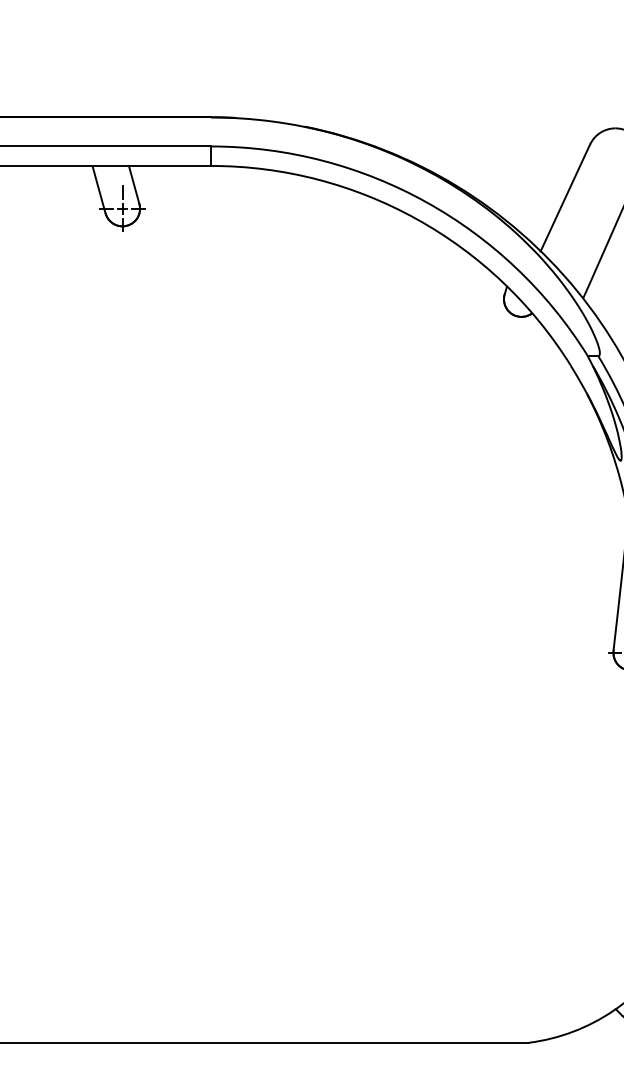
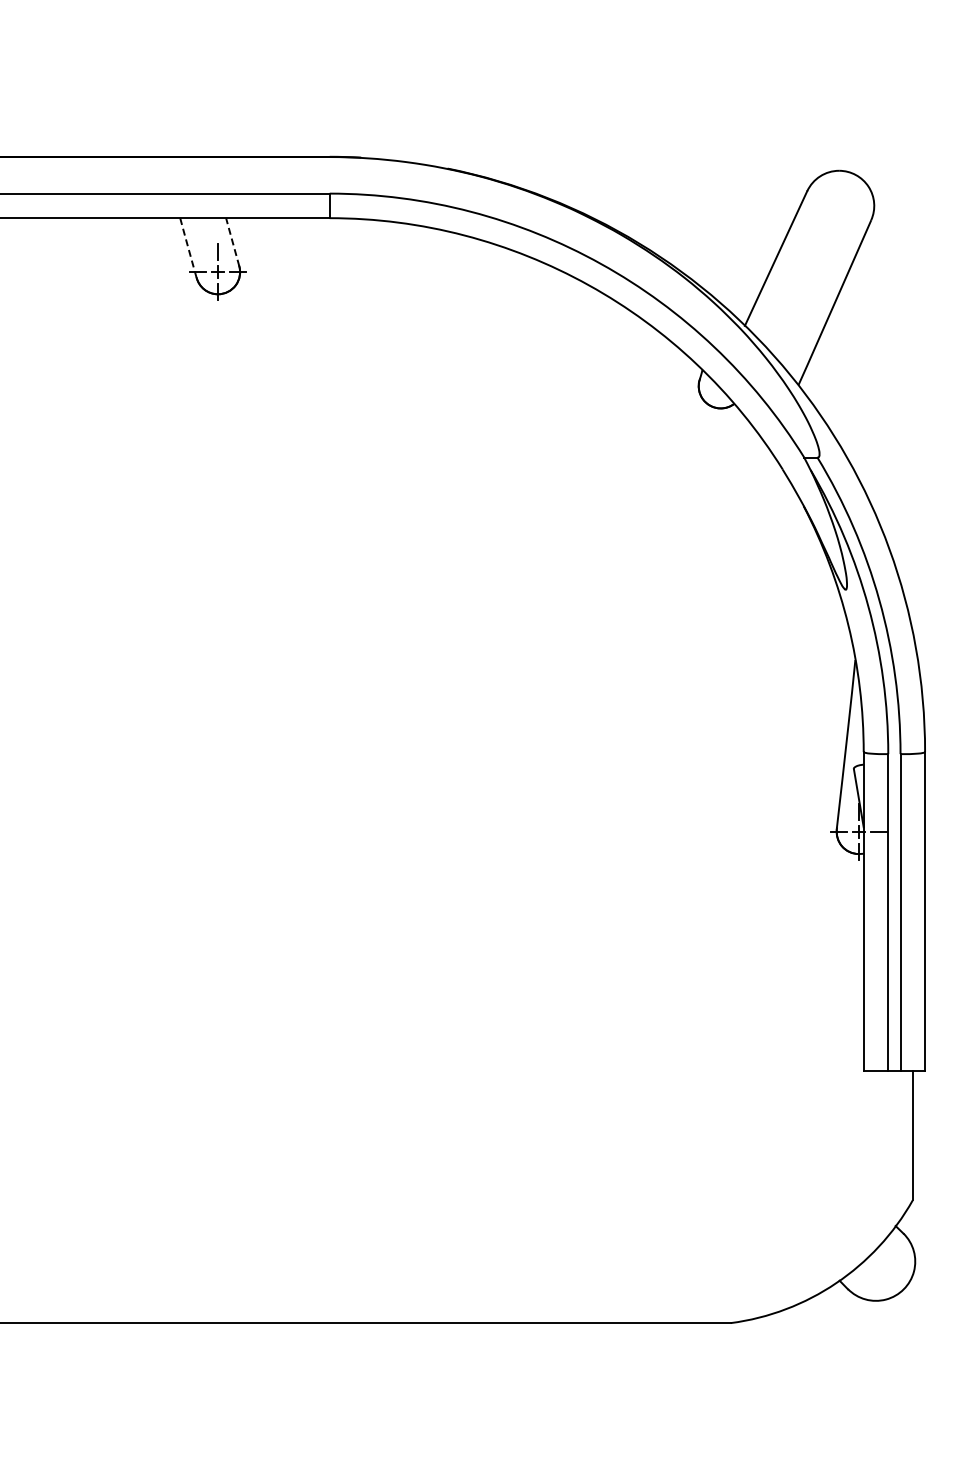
line: (134, 184) -> (232, 241), solid -> dashed
line: (99, 189) -> (188, 247), solid -> dashed

